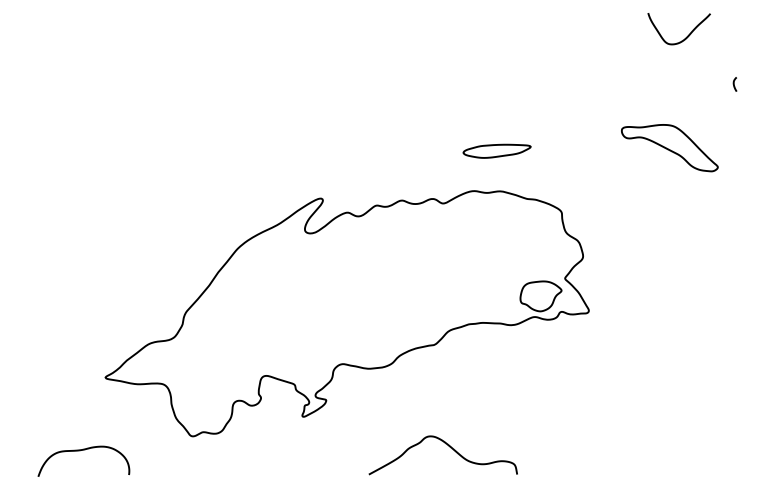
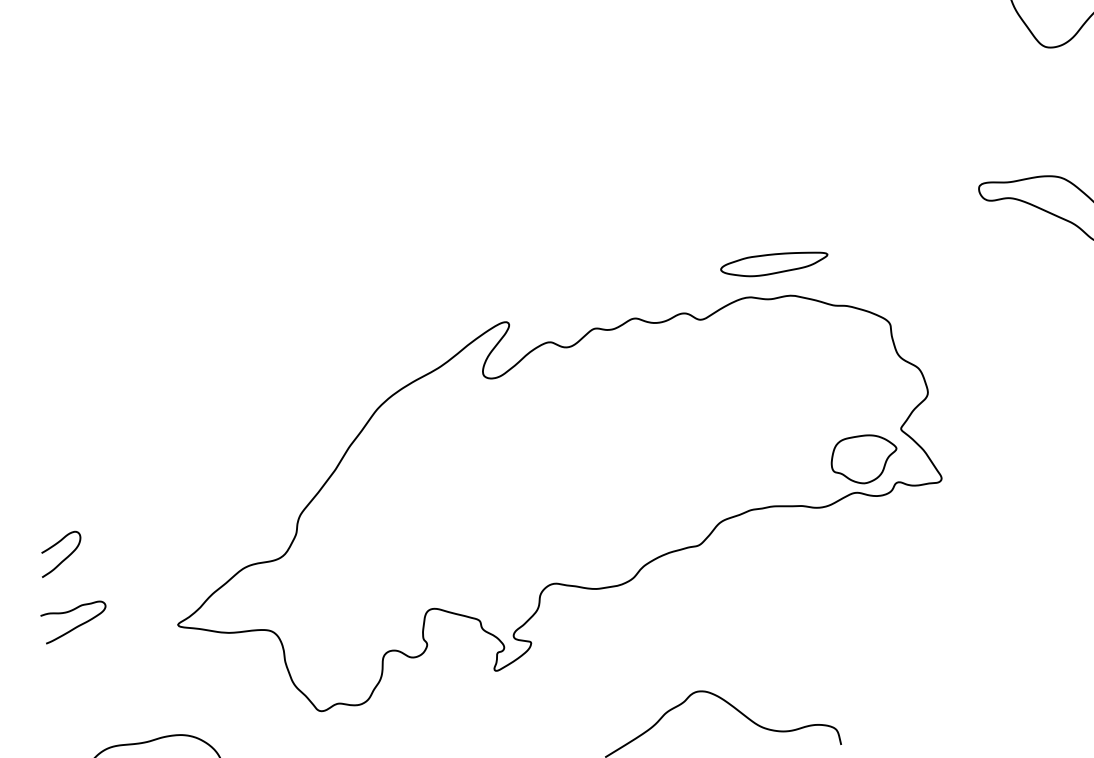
part: (496, 150) -> (773, 263), moved
curve: (36, 331) -> (64, 557), added
curve: (41, 374) -> (75, 625), added

